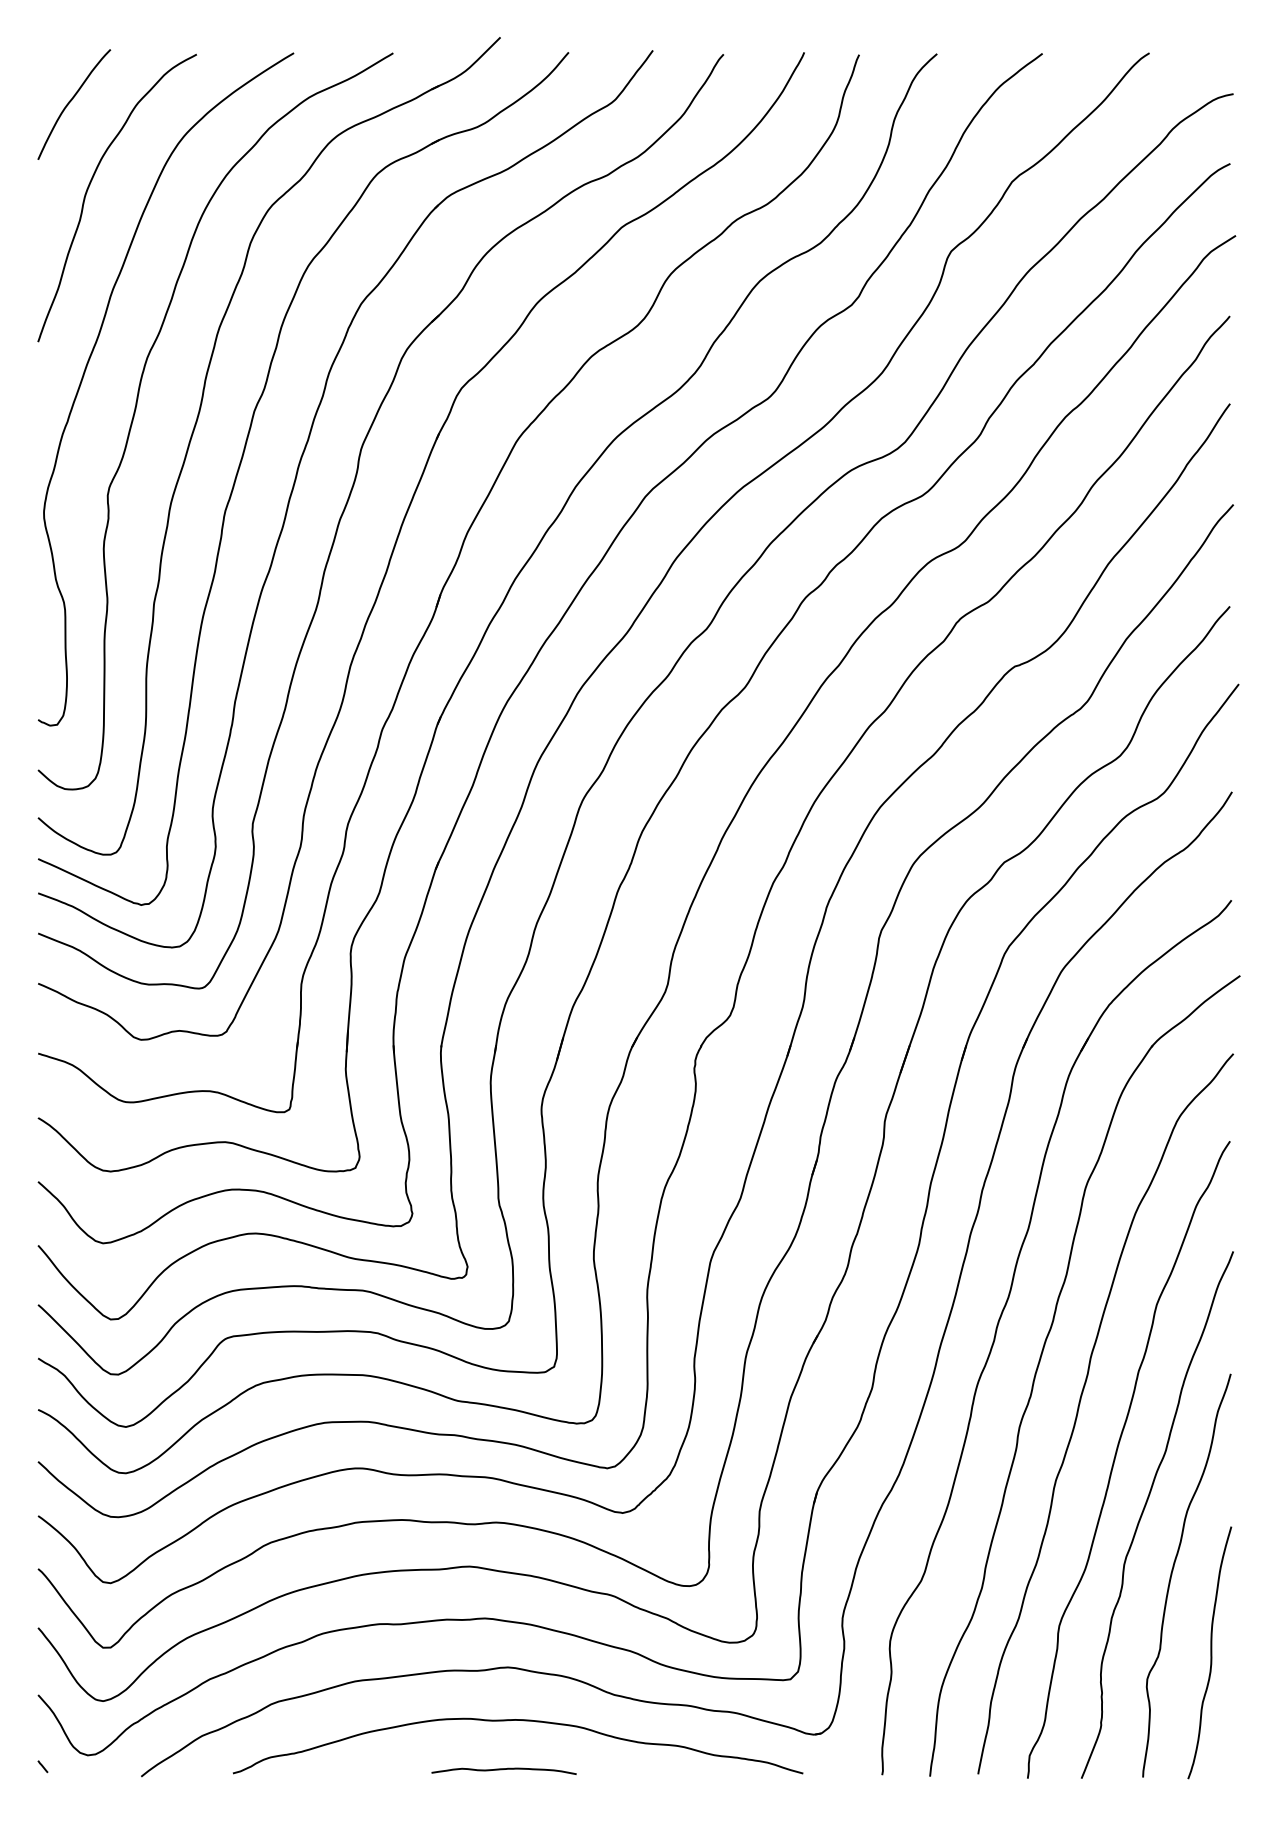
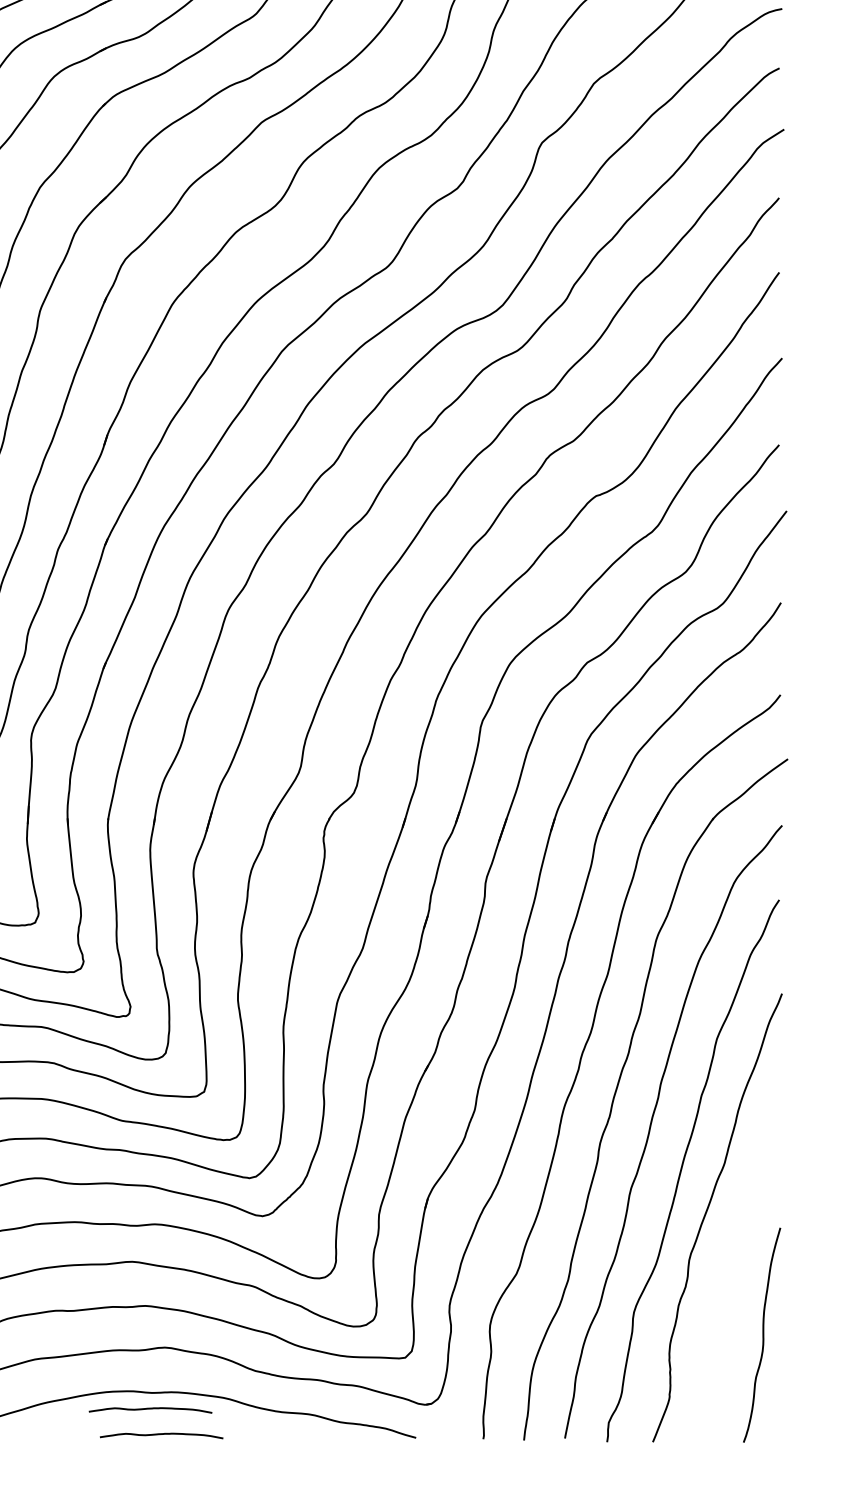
curve: (1173, 1570) -> (731, 1265), removed
curve: (490, 1739) -> (150, 1408), added

